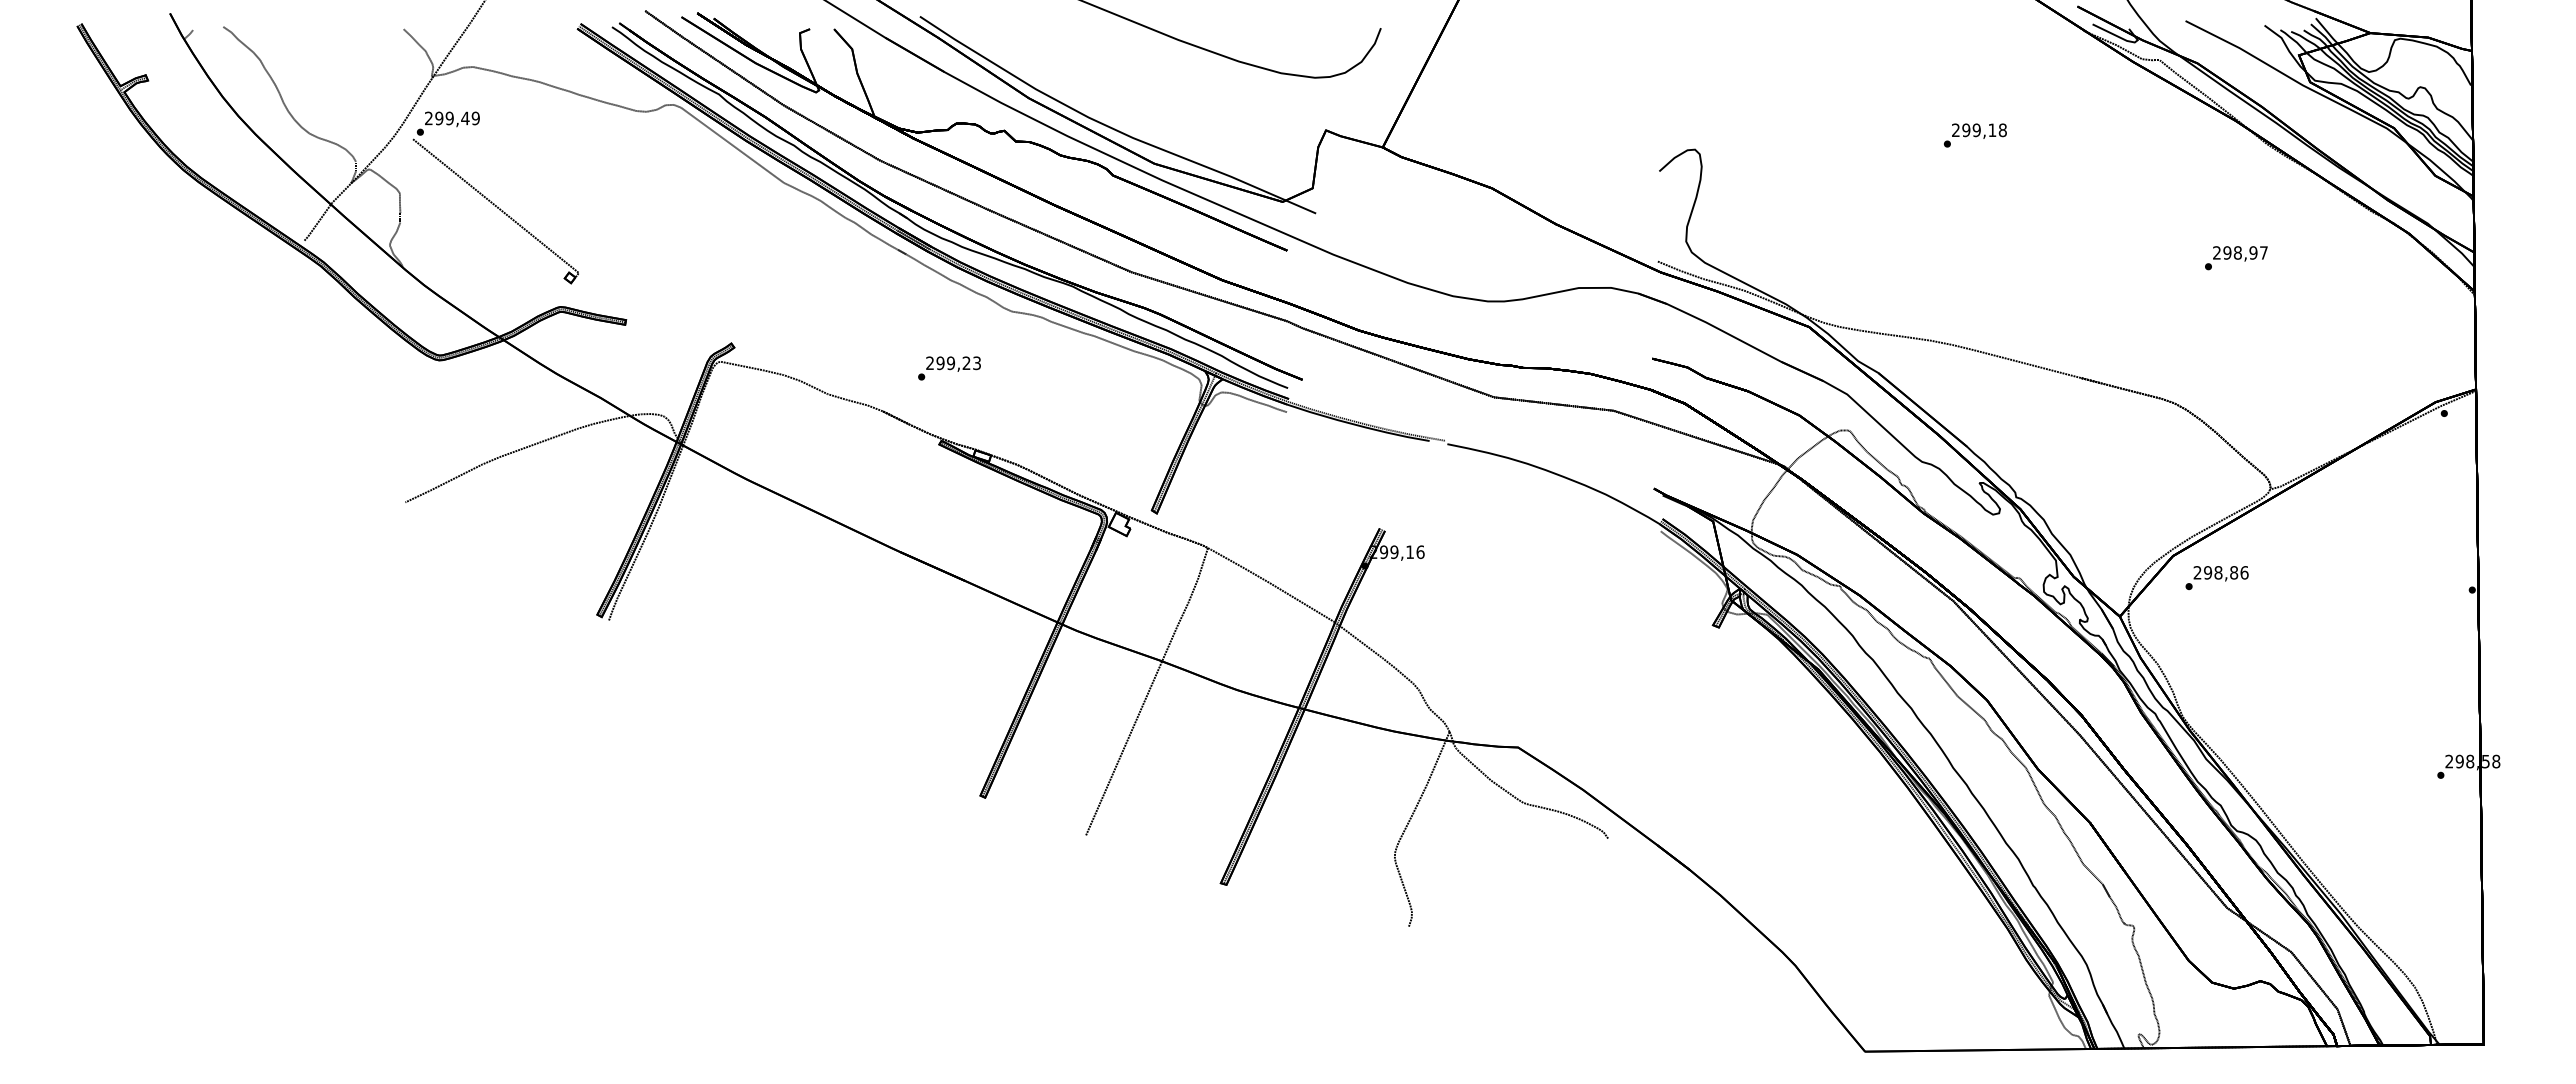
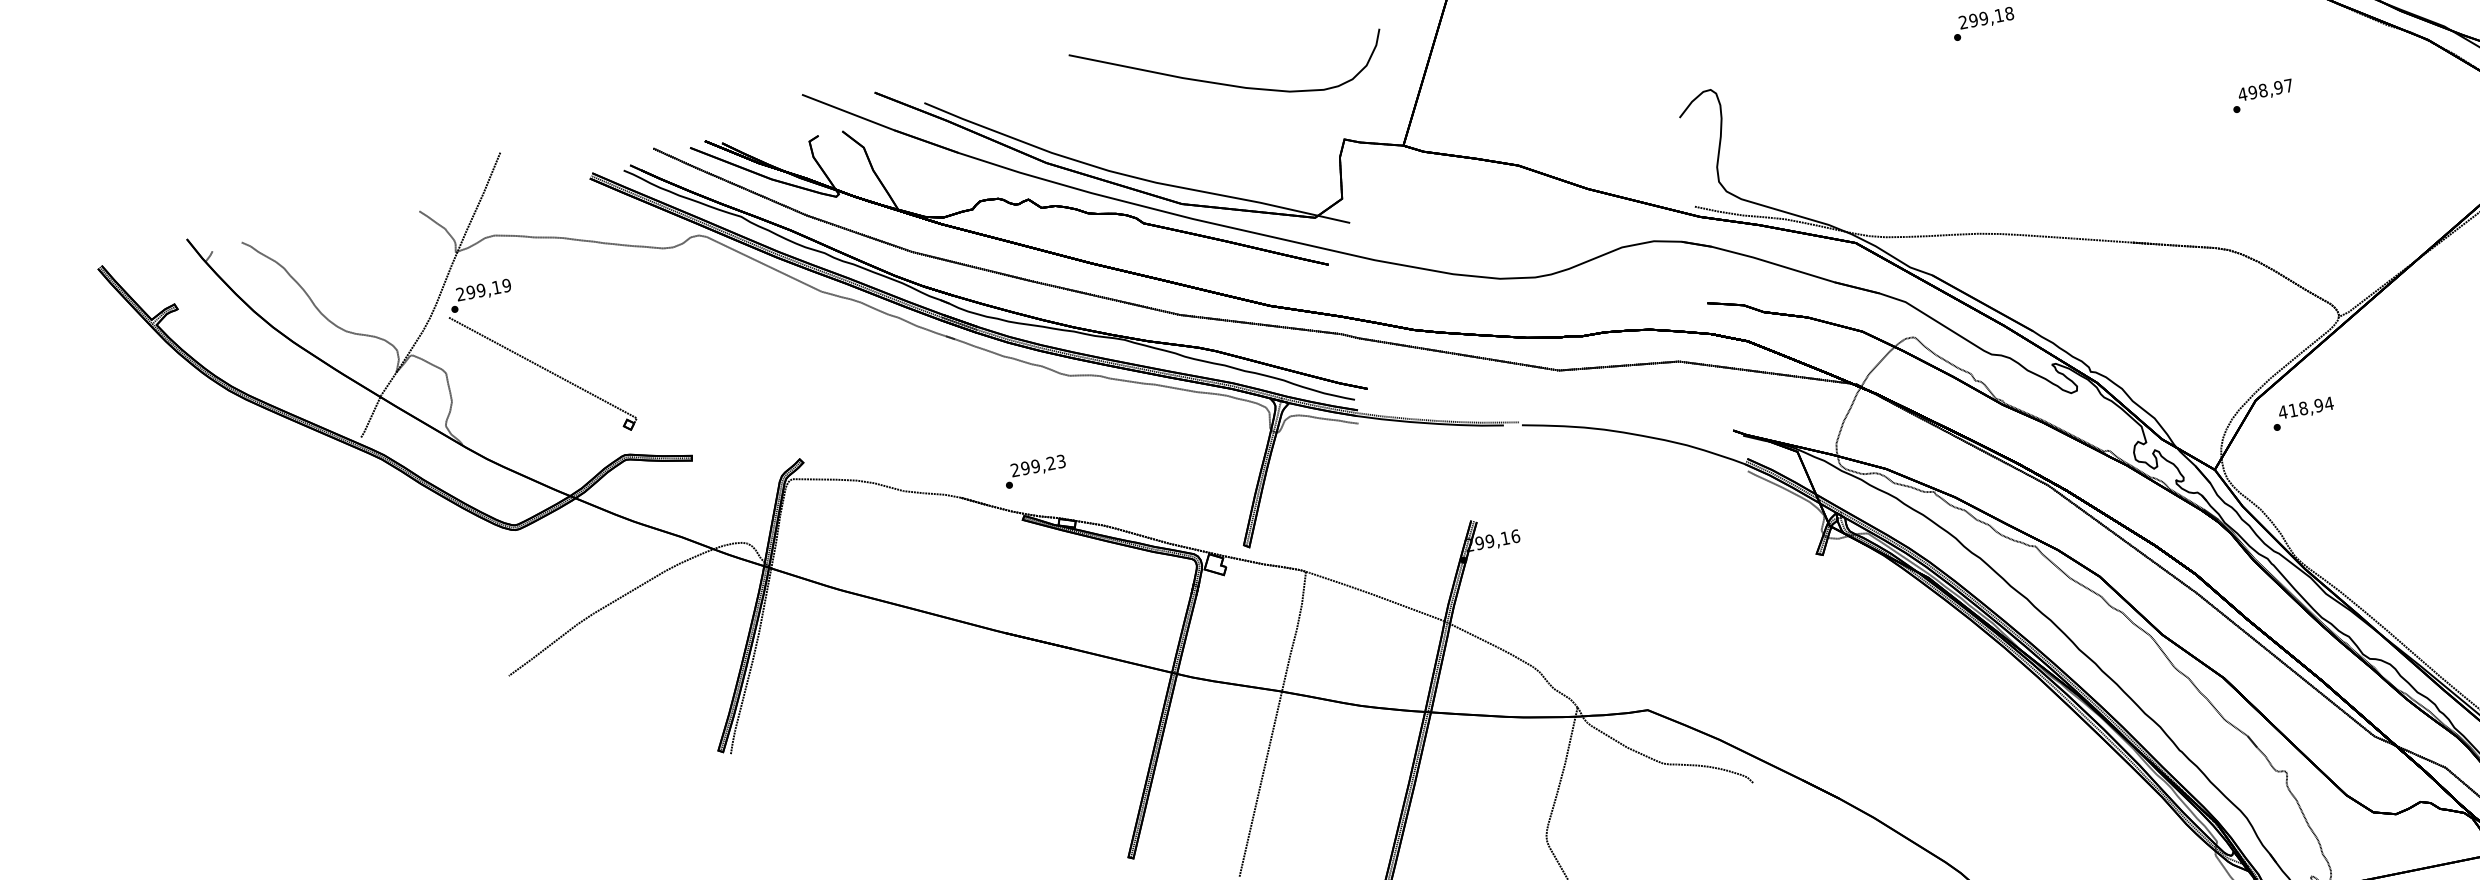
text: (465, 118) -> (496, 287), 299,49 -> 299,19
text: (2216, 252) -> (2242, 94), 298,97 -> 498,97
text: (949, 368) -> (1035, 471), moved
text: (2220, 572) -> (2305, 407), 298,86 -> 418,94

